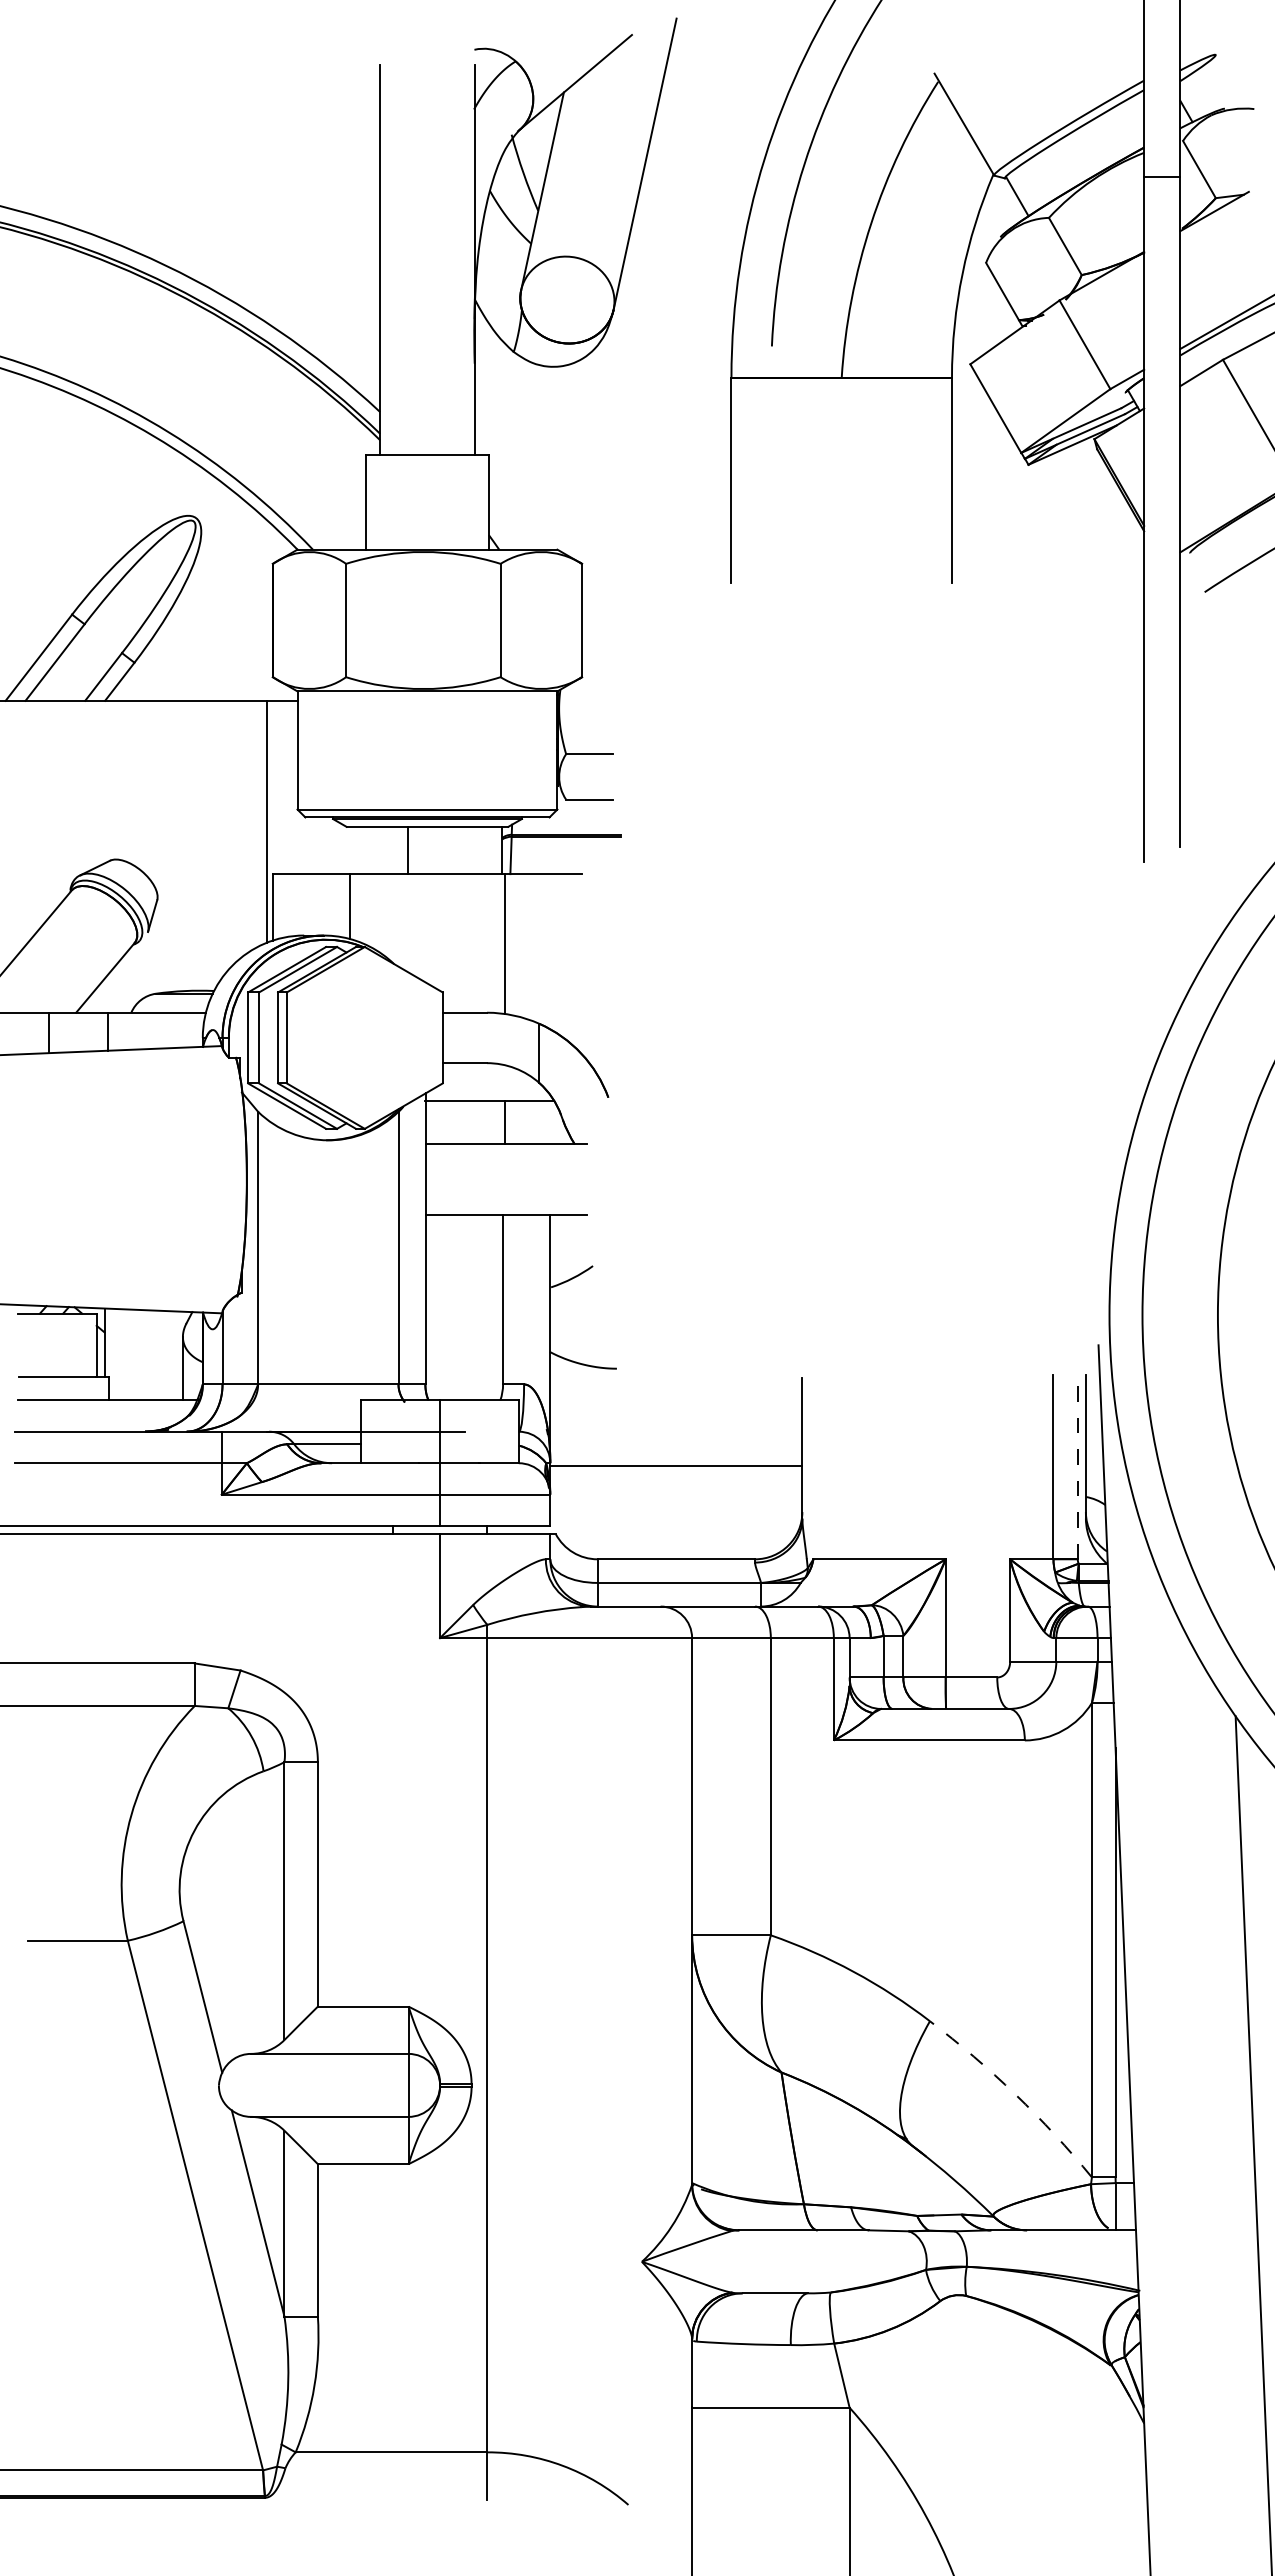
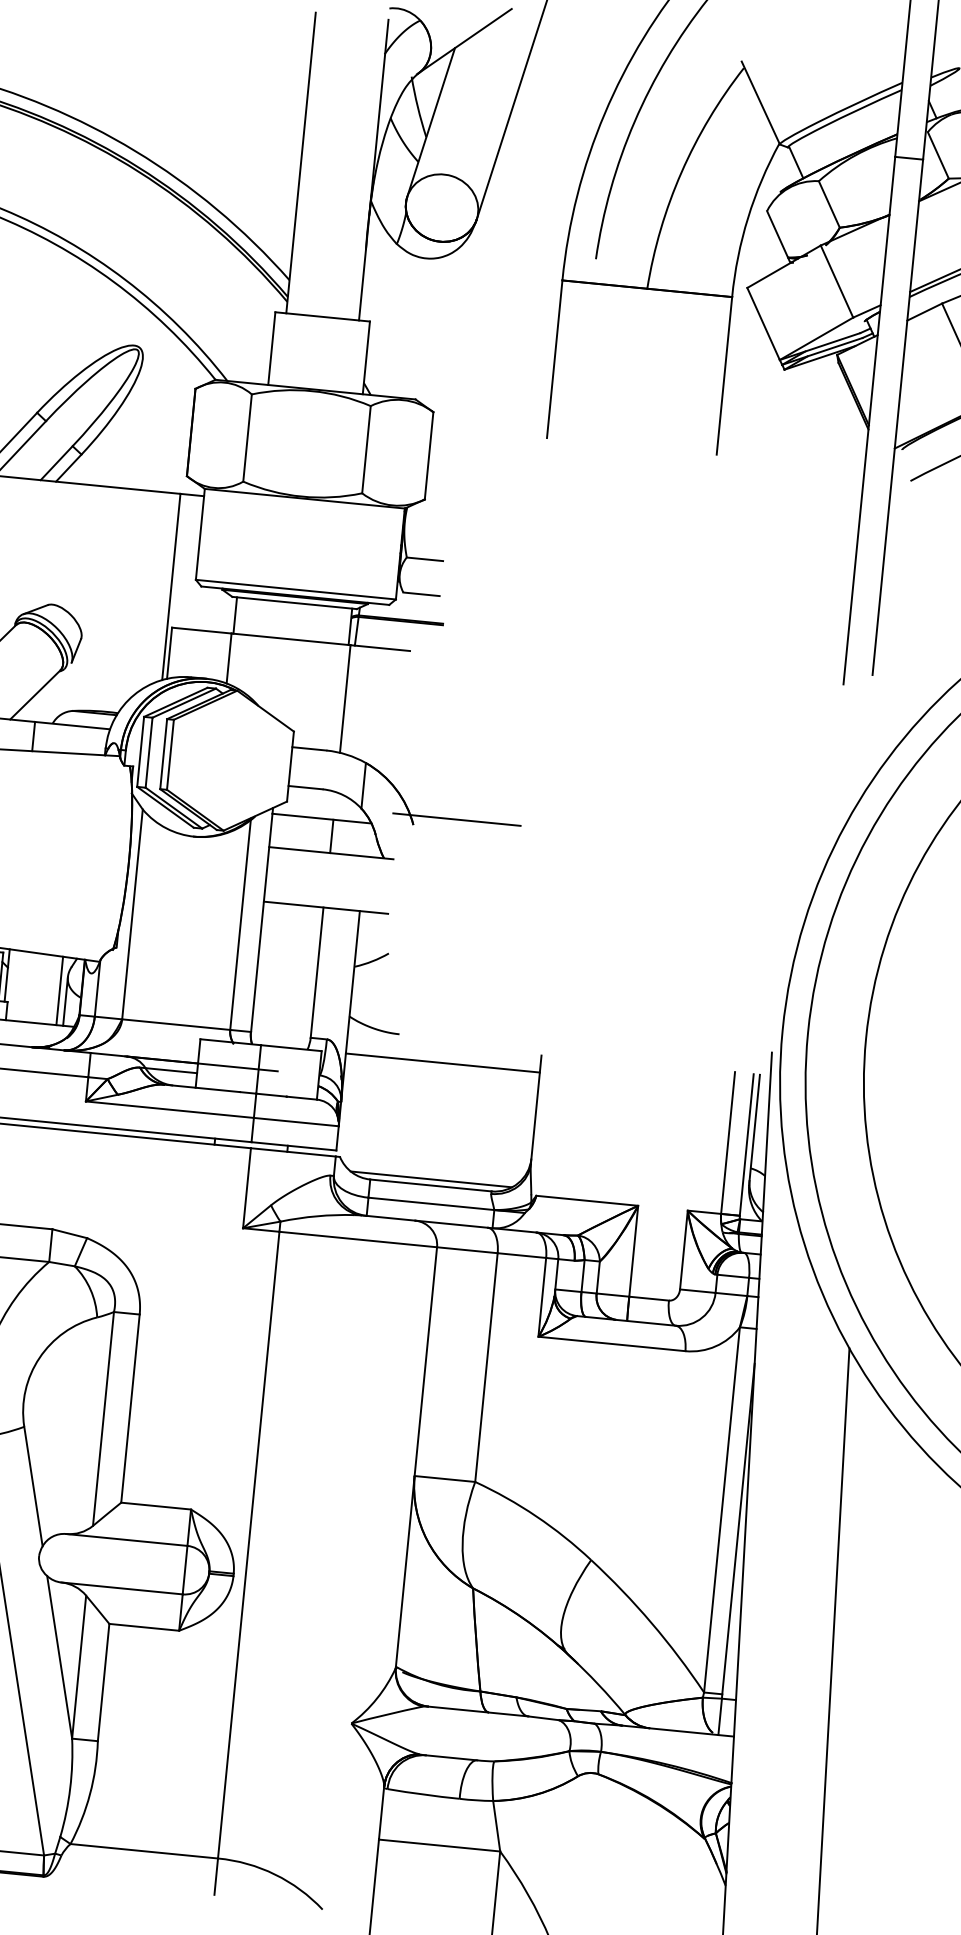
line: (407, 850) -> (235, 615), moved
line: (663, 1085) -> (456, 819), added
line: (174, 1355) -> (60, 990), added
line: (676, 1466) -> (442, 1063), moved
line: (1077, 1467) -> (746, 1145), dashed -> solid
line: (676, 1551) -> (431, 1179), added
arc: (1015, 2094) -> (651, 1622), dashed -> solid

